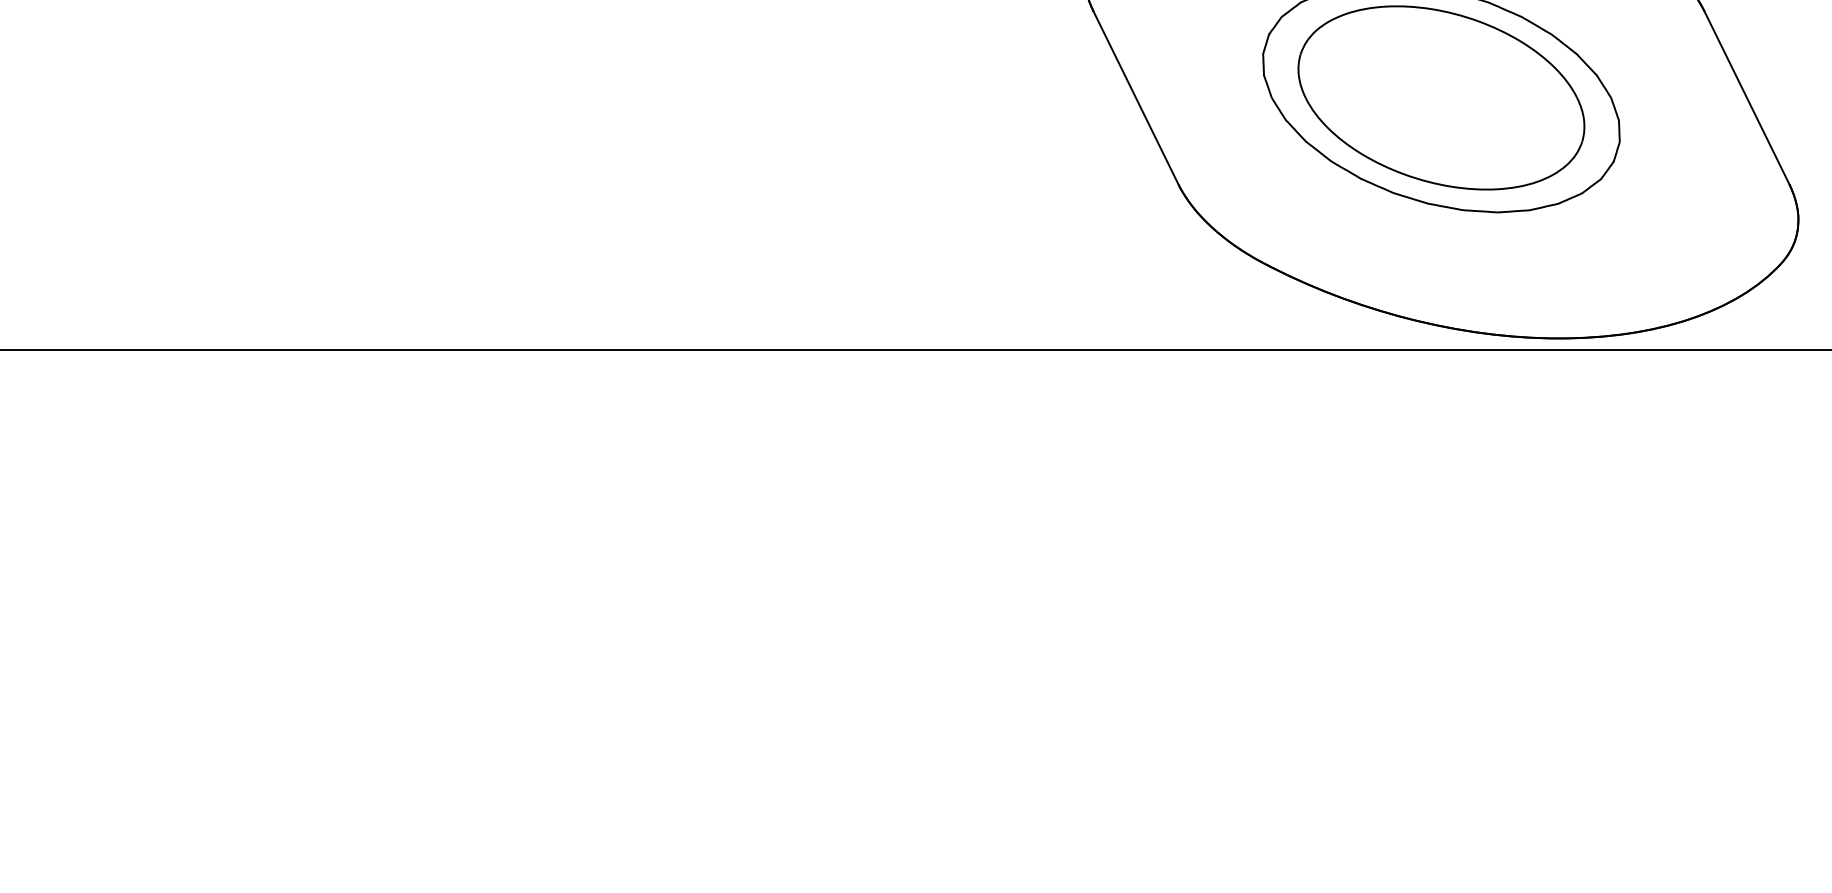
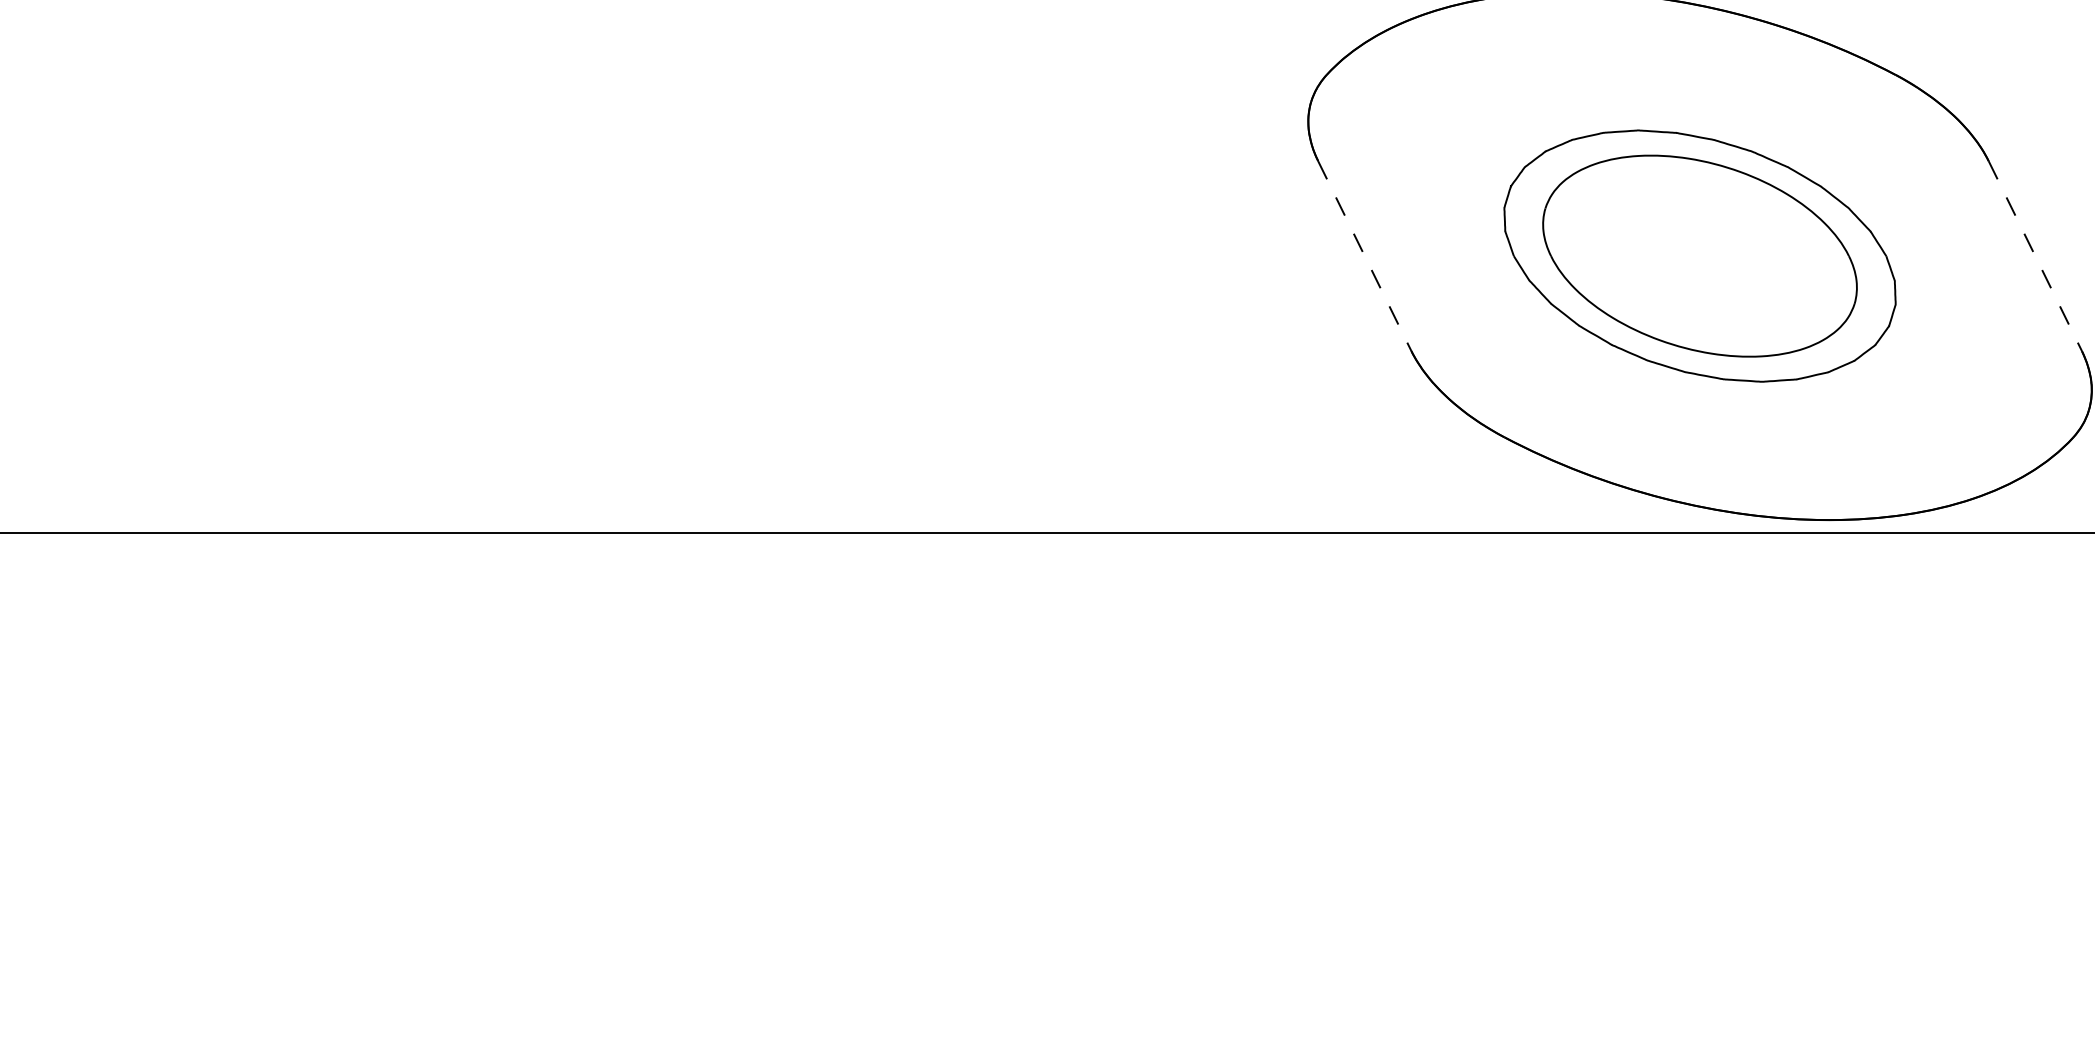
line: (1135, 98) -> (1364, 256), solid -> dashed
line: (1747, 98) -> (2035, 256), solid -> dashed

